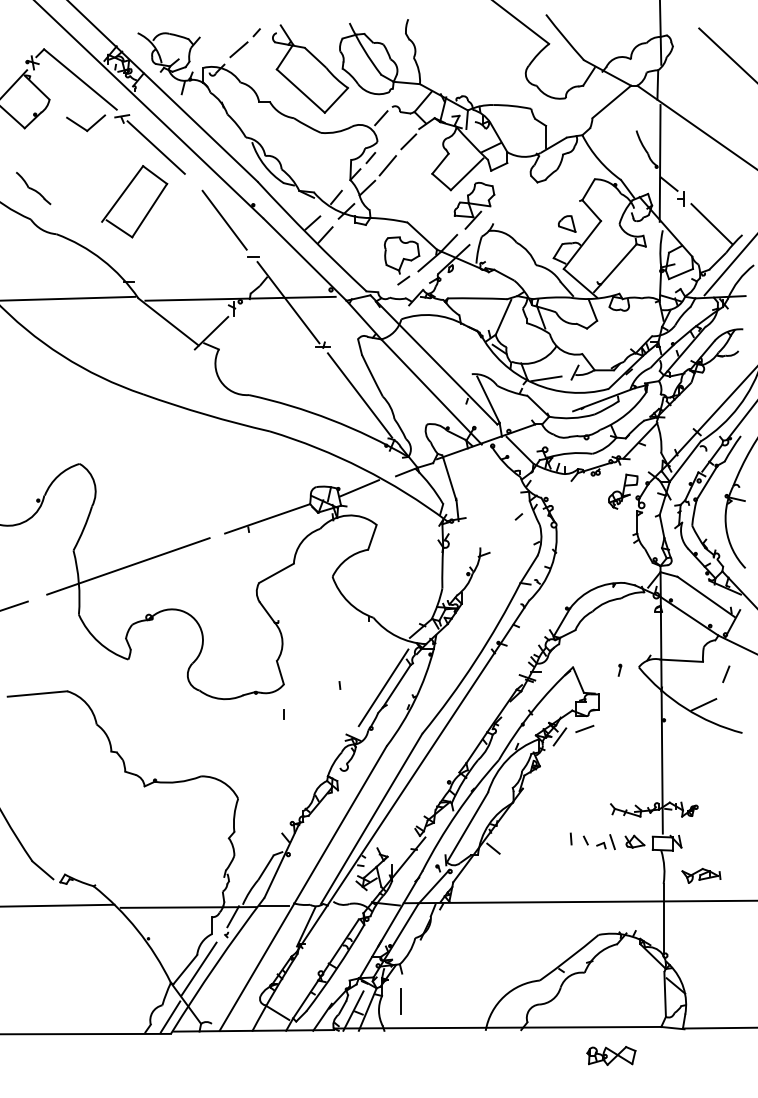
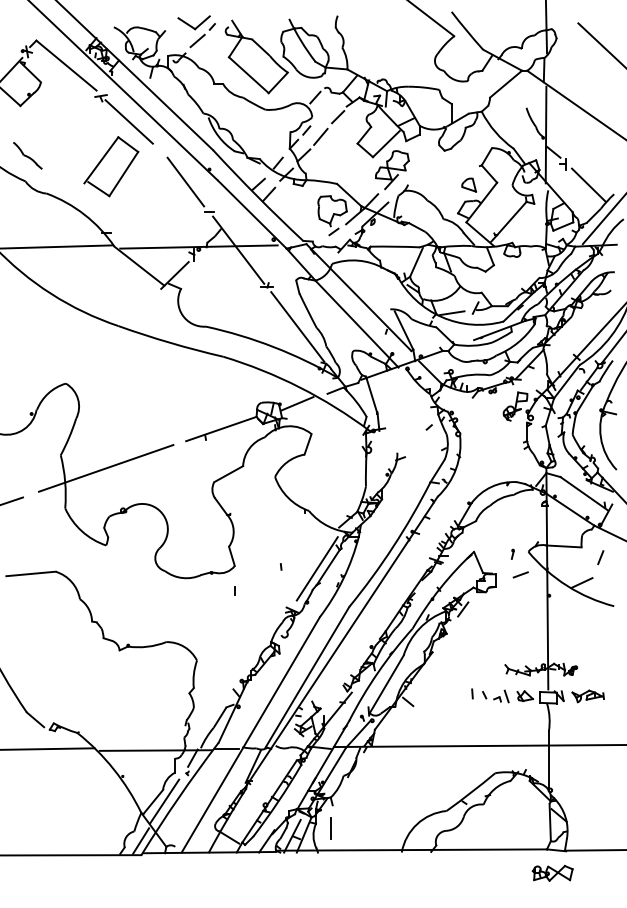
part: (85, 122) -> (193, 22), moved
line: (584, 728) -> (520, 574), moved
part: (700, 875) -> (587, 696), moved
part: (611, 1054) -> (552, 872), moved

